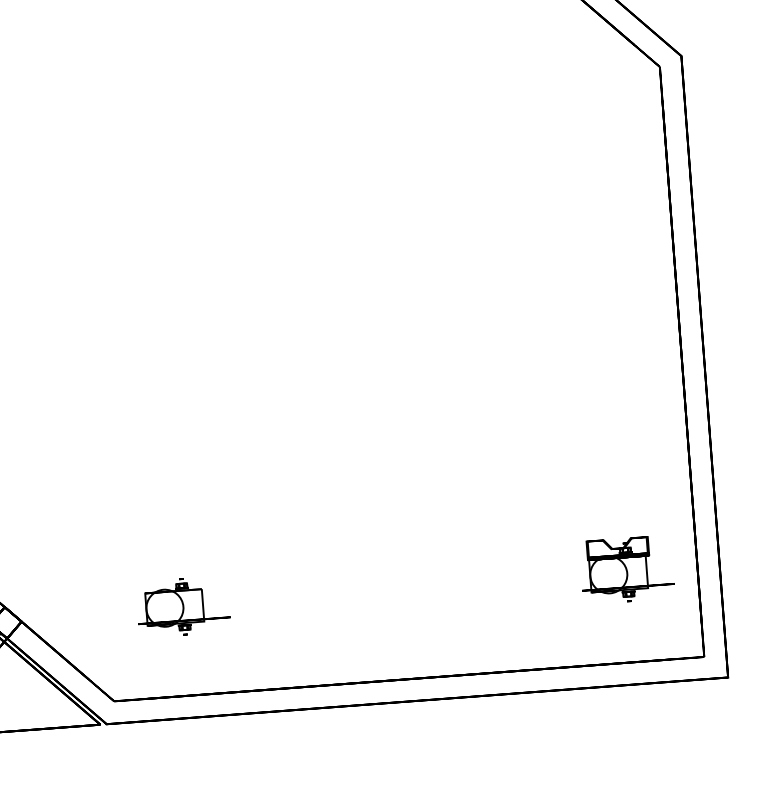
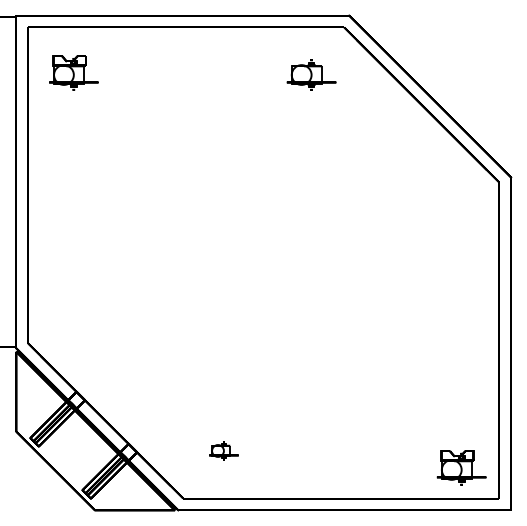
part: (626, 568) -> (461, 467), moved
part: (182, 606) -> (223, 450), size x0.6

